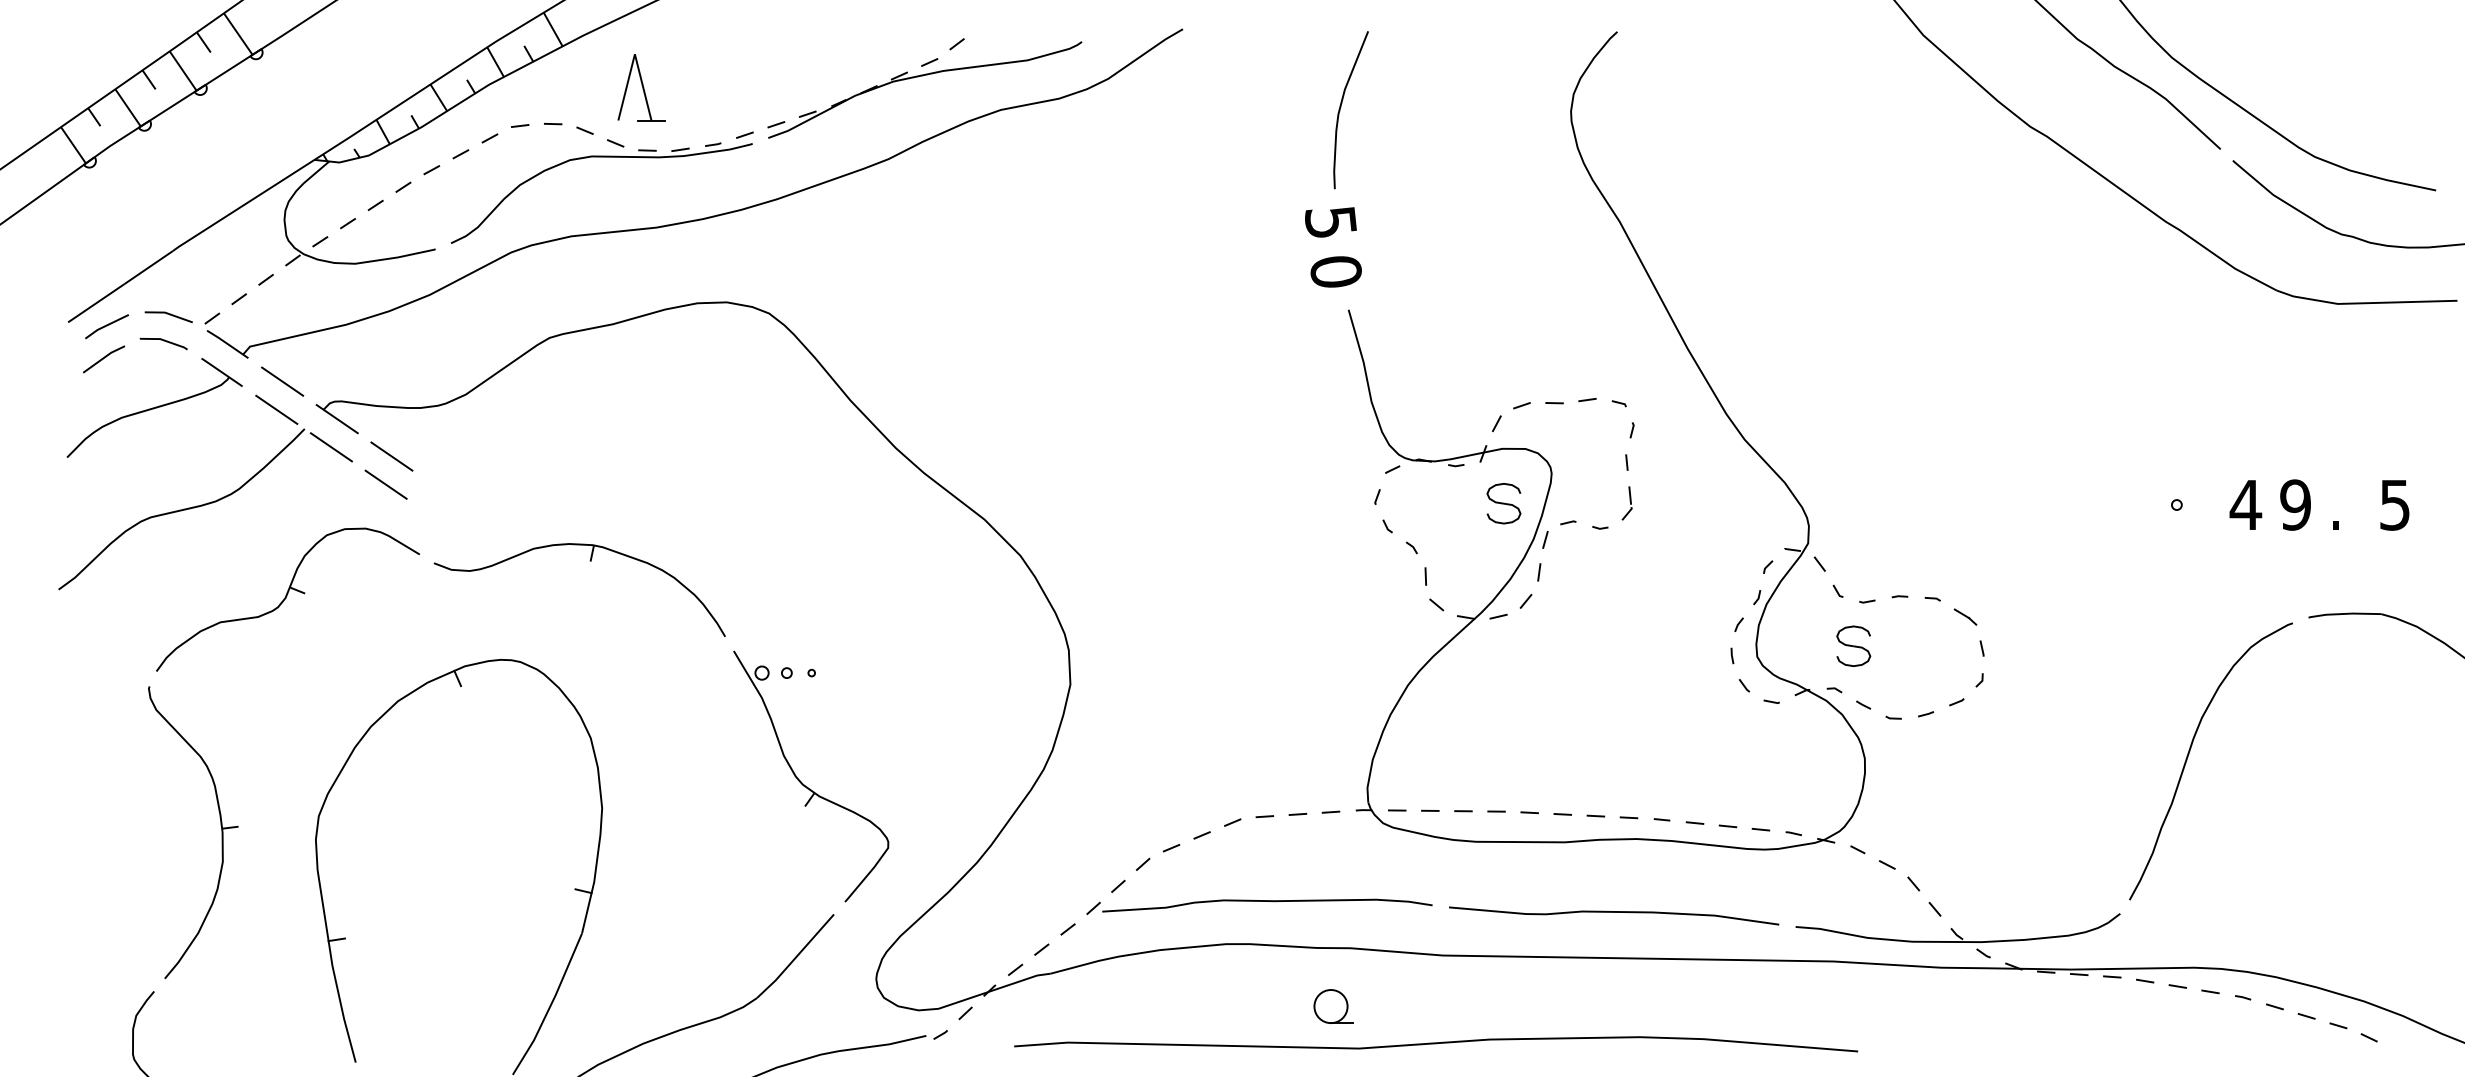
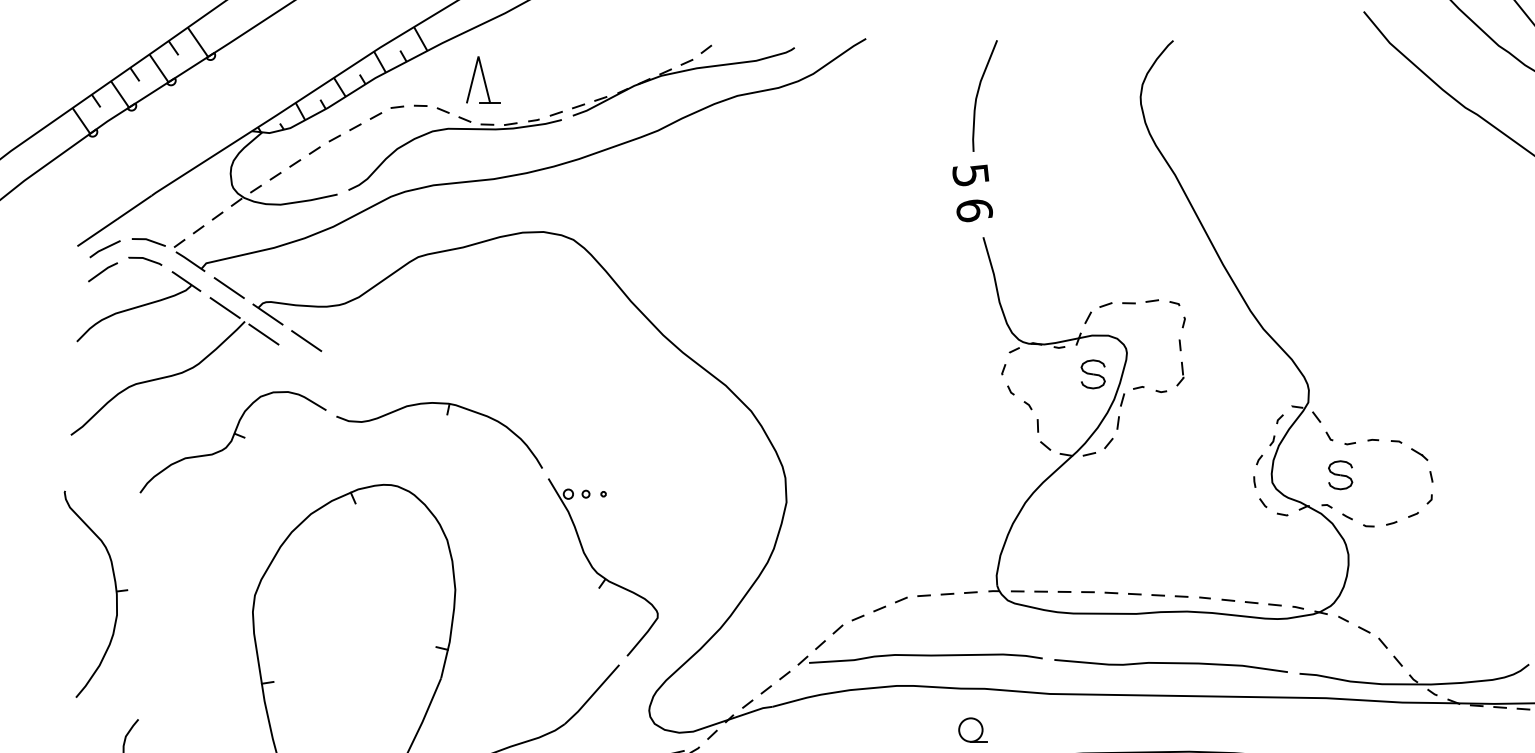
text: (1336, 272) -> (974, 210), 0 -> 6
line: (385, 484) -> (302, 360), removed
part: (220, 825) -> (115, 589), moved

